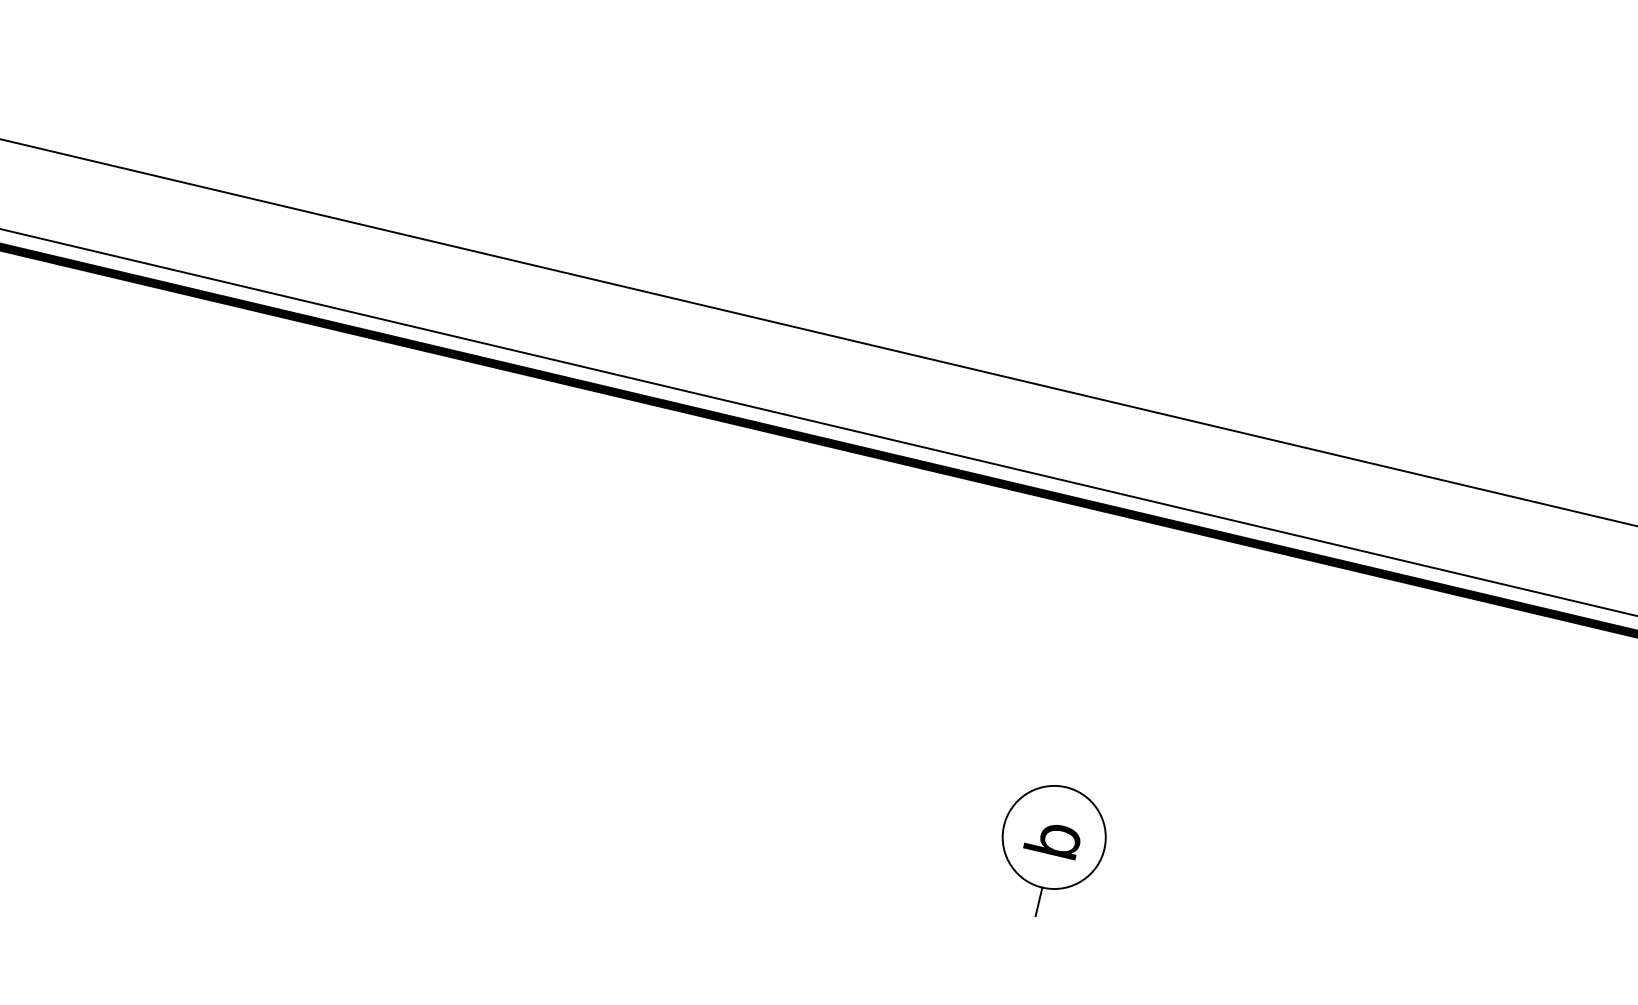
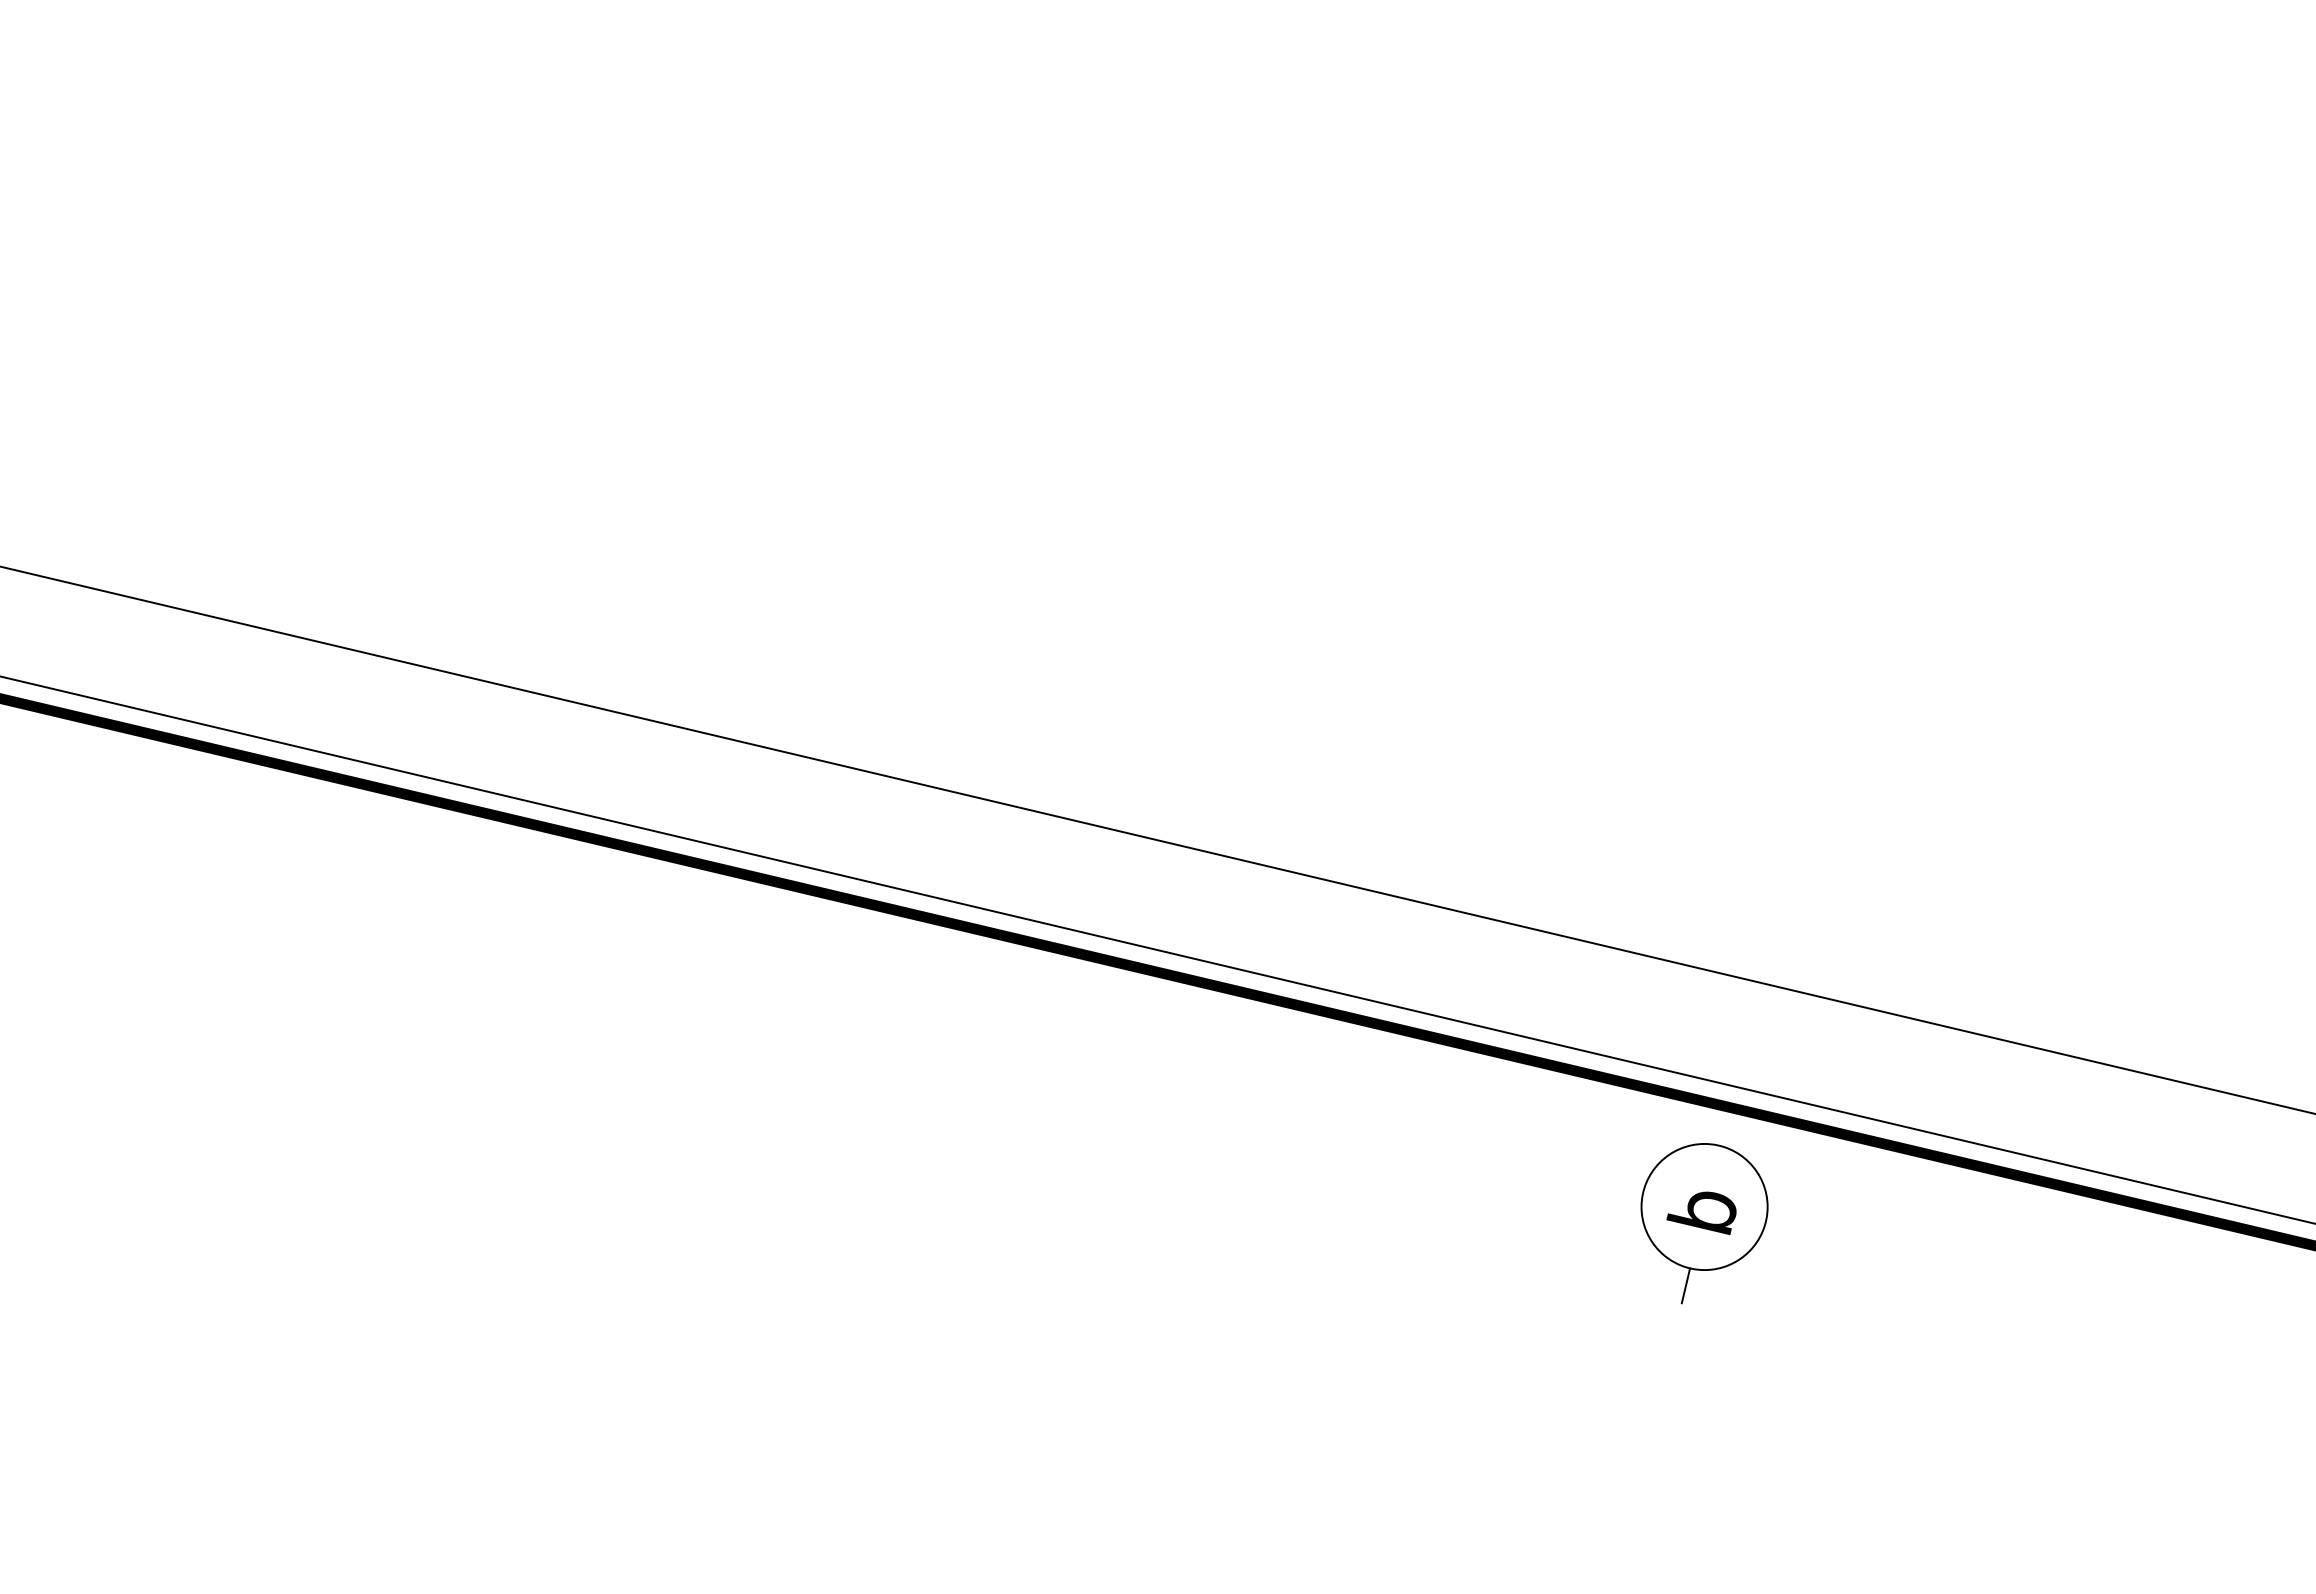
part: (1054, 850) -> (1704, 1223), moved

